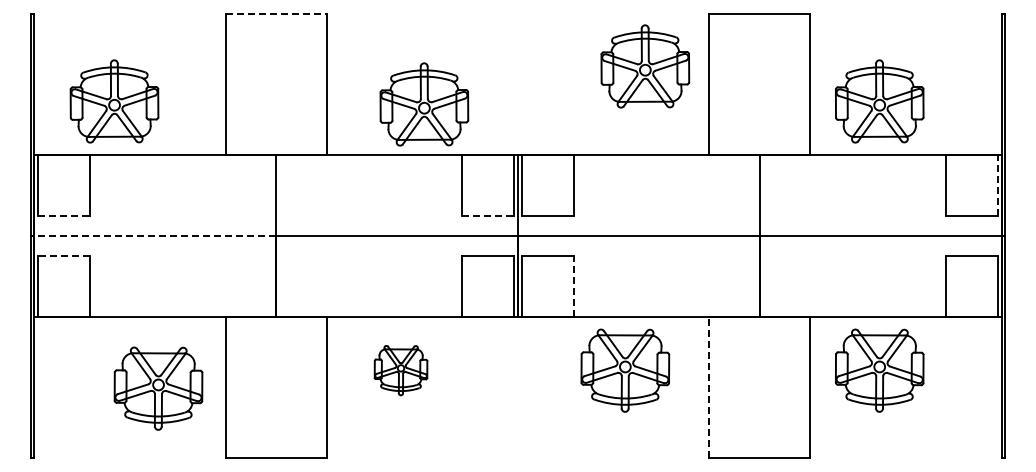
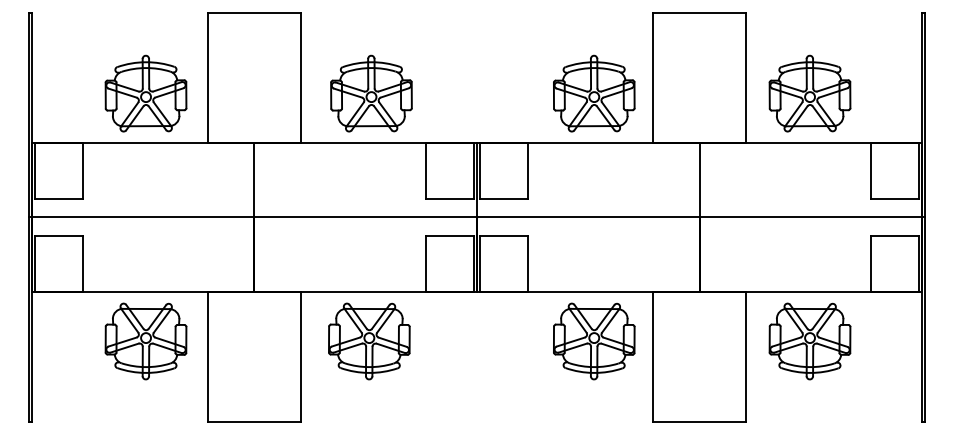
line: (276, 14) -> (254, 13), dashed -> solid
part: (645, 66) -> (594, 93), moved
part: (114, 101) -> (146, 93), moved
part: (424, 104) -> (371, 93), moved
line: (997, 185) -> (918, 171), dashed -> solid
line: (64, 215) -> (59, 198), dashed -> solid
line: (488, 215) -> (449, 198), dashed -> solid
line: (155, 236) -> (143, 217), dashed -> solid
line: (63, 256) -> (58, 236), dashed -> solid
line: (573, 285) -> (528, 263), dashed -> solid
part: (400, 370) -> (368, 341), size x1.67
part: (625, 370) -> (594, 341), moved
line: (709, 387) -> (653, 356), dashed -> solid
part: (158, 388) -> (146, 341), moved

